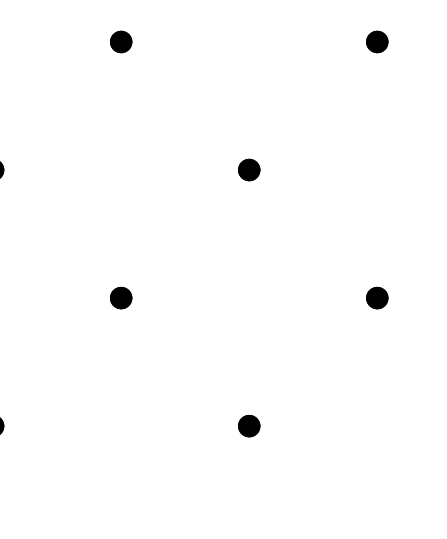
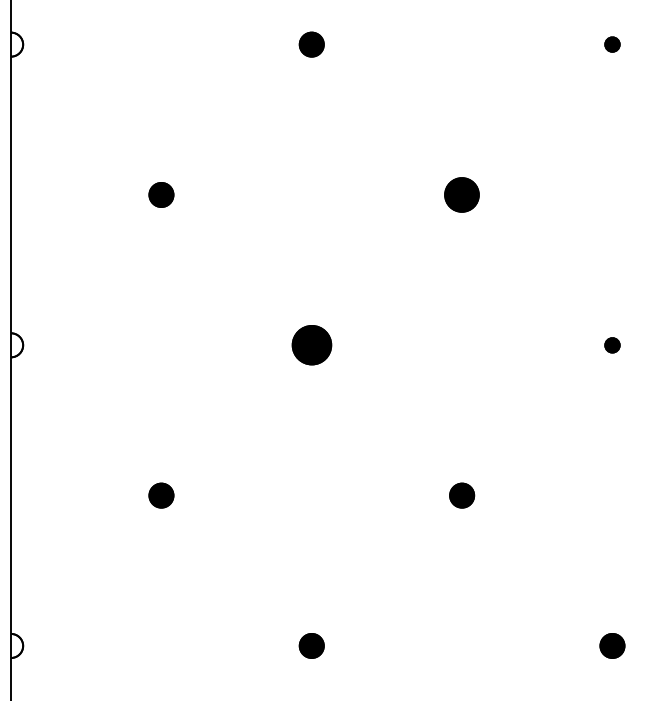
part: (377, 41) -> (612, 44), size x0.6
part: (249, 169) -> (462, 194), size x1.4
part: (120, 298) -> (311, 345), size x1.6
part: (377, 298) -> (612, 345), size x0.6

